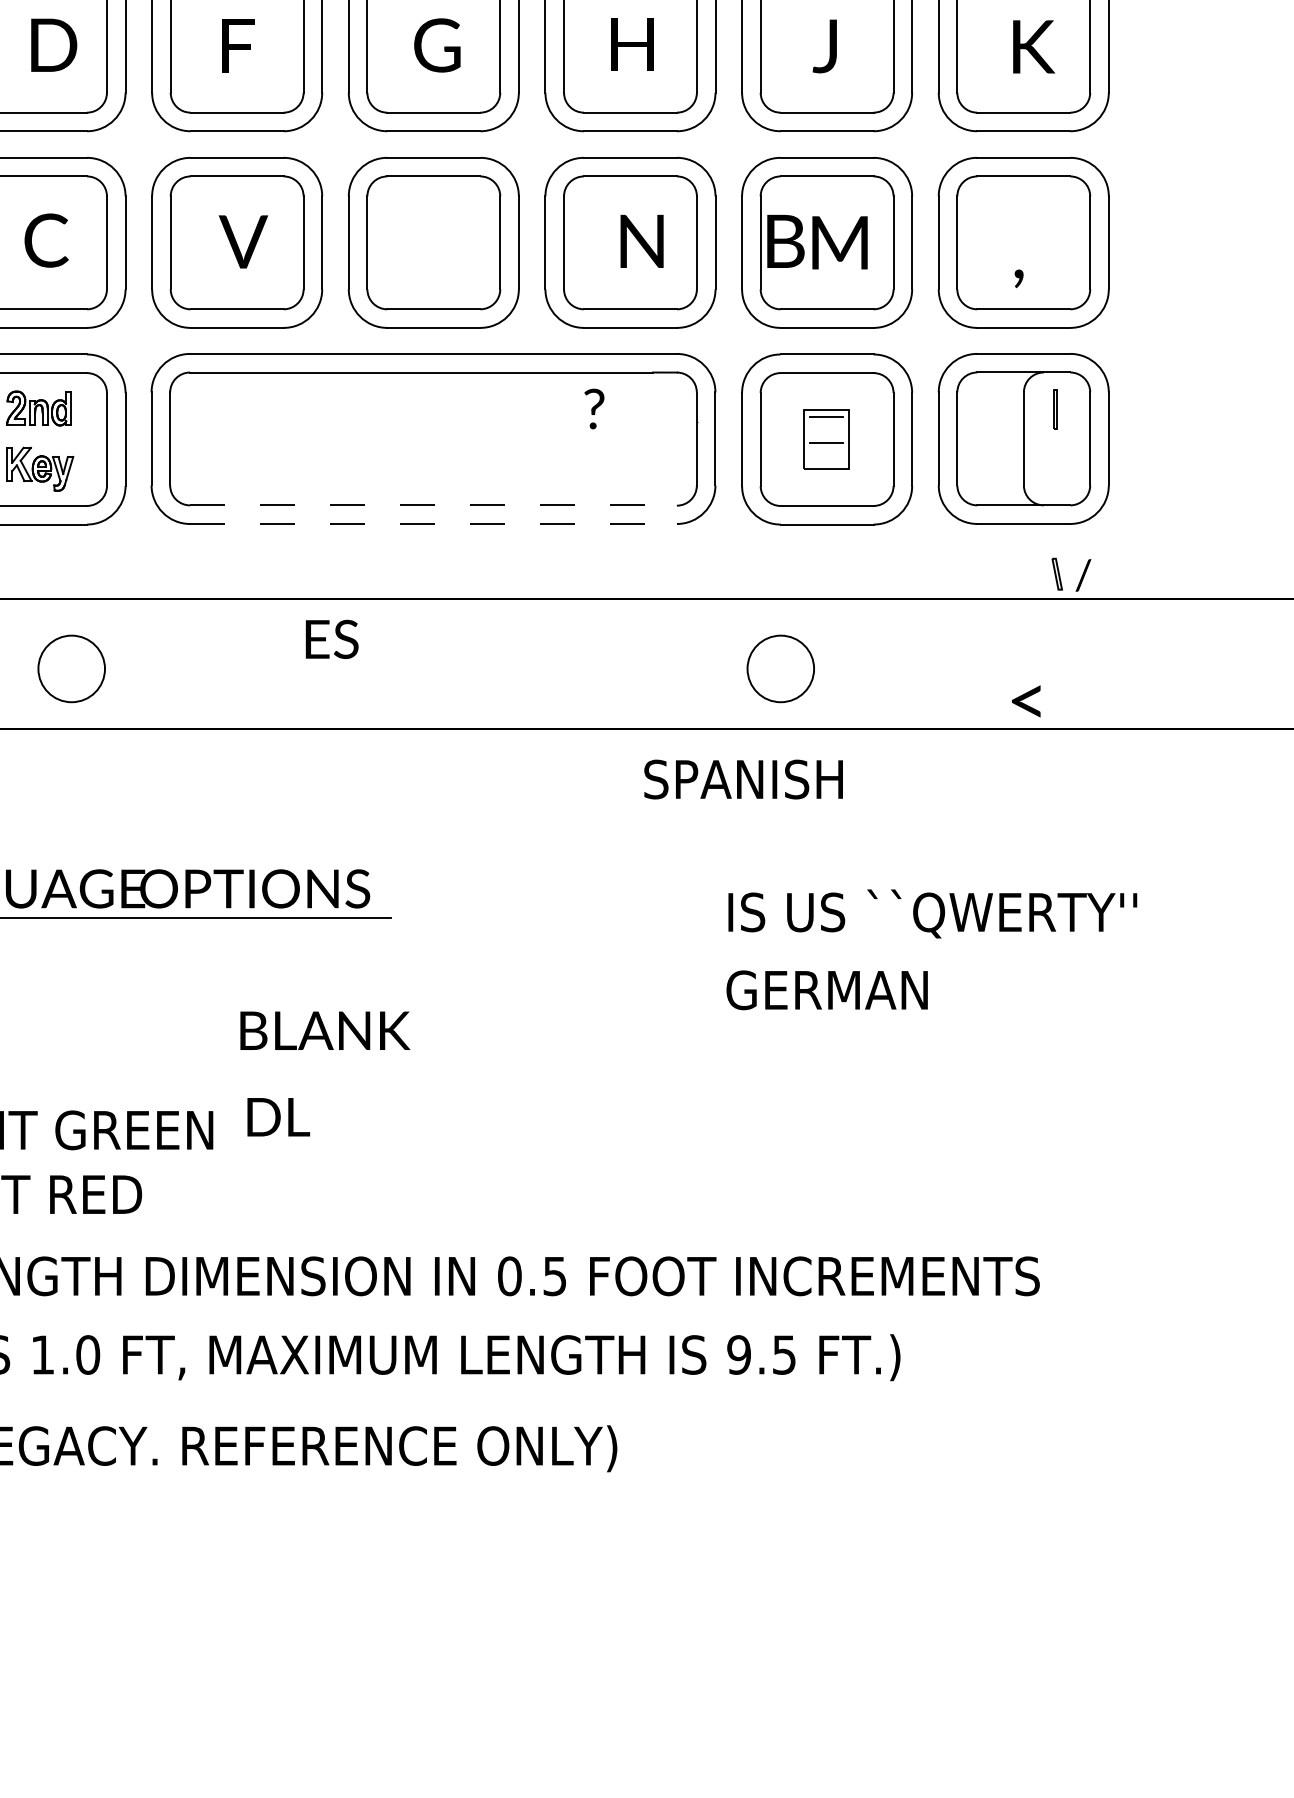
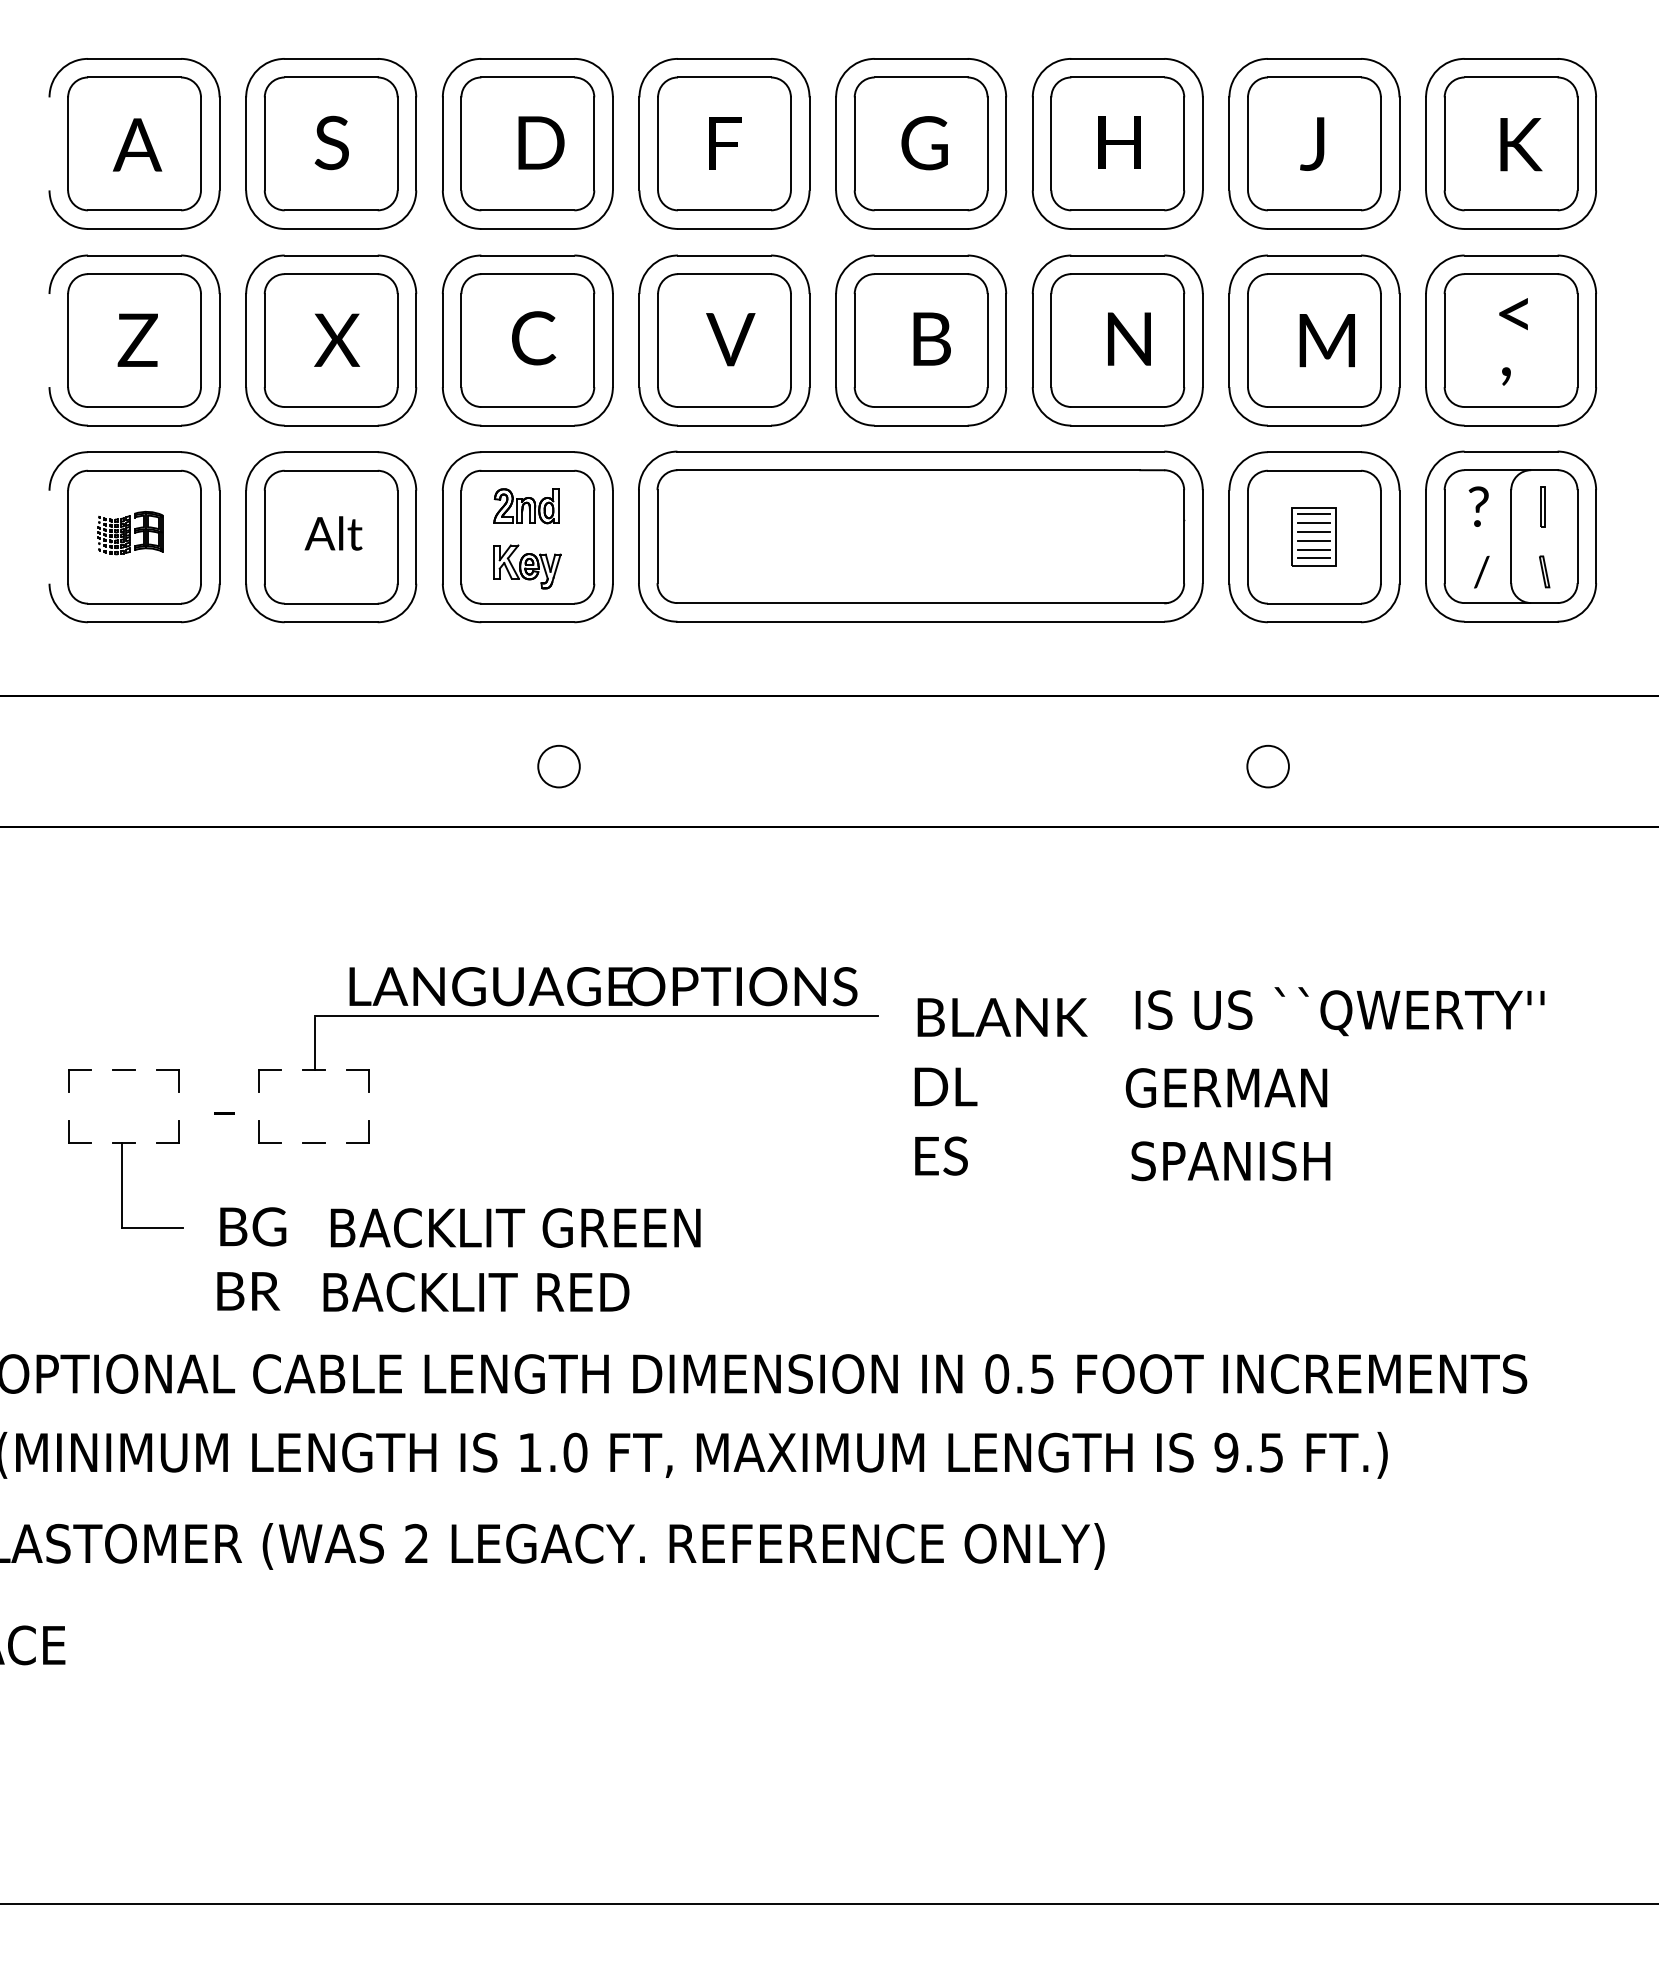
text: (785, 240) -> (931, 338), moved
text: (594, 408) -> (1478, 506), moved
line: (826, 425) -> (1313, 523), added
line: (826, 434) -> (1313, 532), added
line: (826, 451) -> (1313, 549), added
line: (826, 460) -> (1313, 558), added
line: (436, 505) -> (923, 603), dashed -> solid
line: (434, 523) -> (921, 621), dashed -> solid
part: (1057, 573) -> (1544, 571), moved
text: (1083, 574) -> (1481, 571), moved
text: (332, 638) -> (941, 1155), moved
circle: (71, 668) -> (558, 766), size x0.62
circle: (780, 668) -> (1267, 766), size x0.62
text: (1026, 701) -> (1513, 314), moved
text: (743, 779) -> (1230, 1161), moved
text: (932, 913) -> (1339, 1011), moved
text: (827, 989) -> (1226, 1087), moved
text: (325, 1030) -> (1002, 1017), moved
text: (278, 1116) -> (945, 1086), moved

